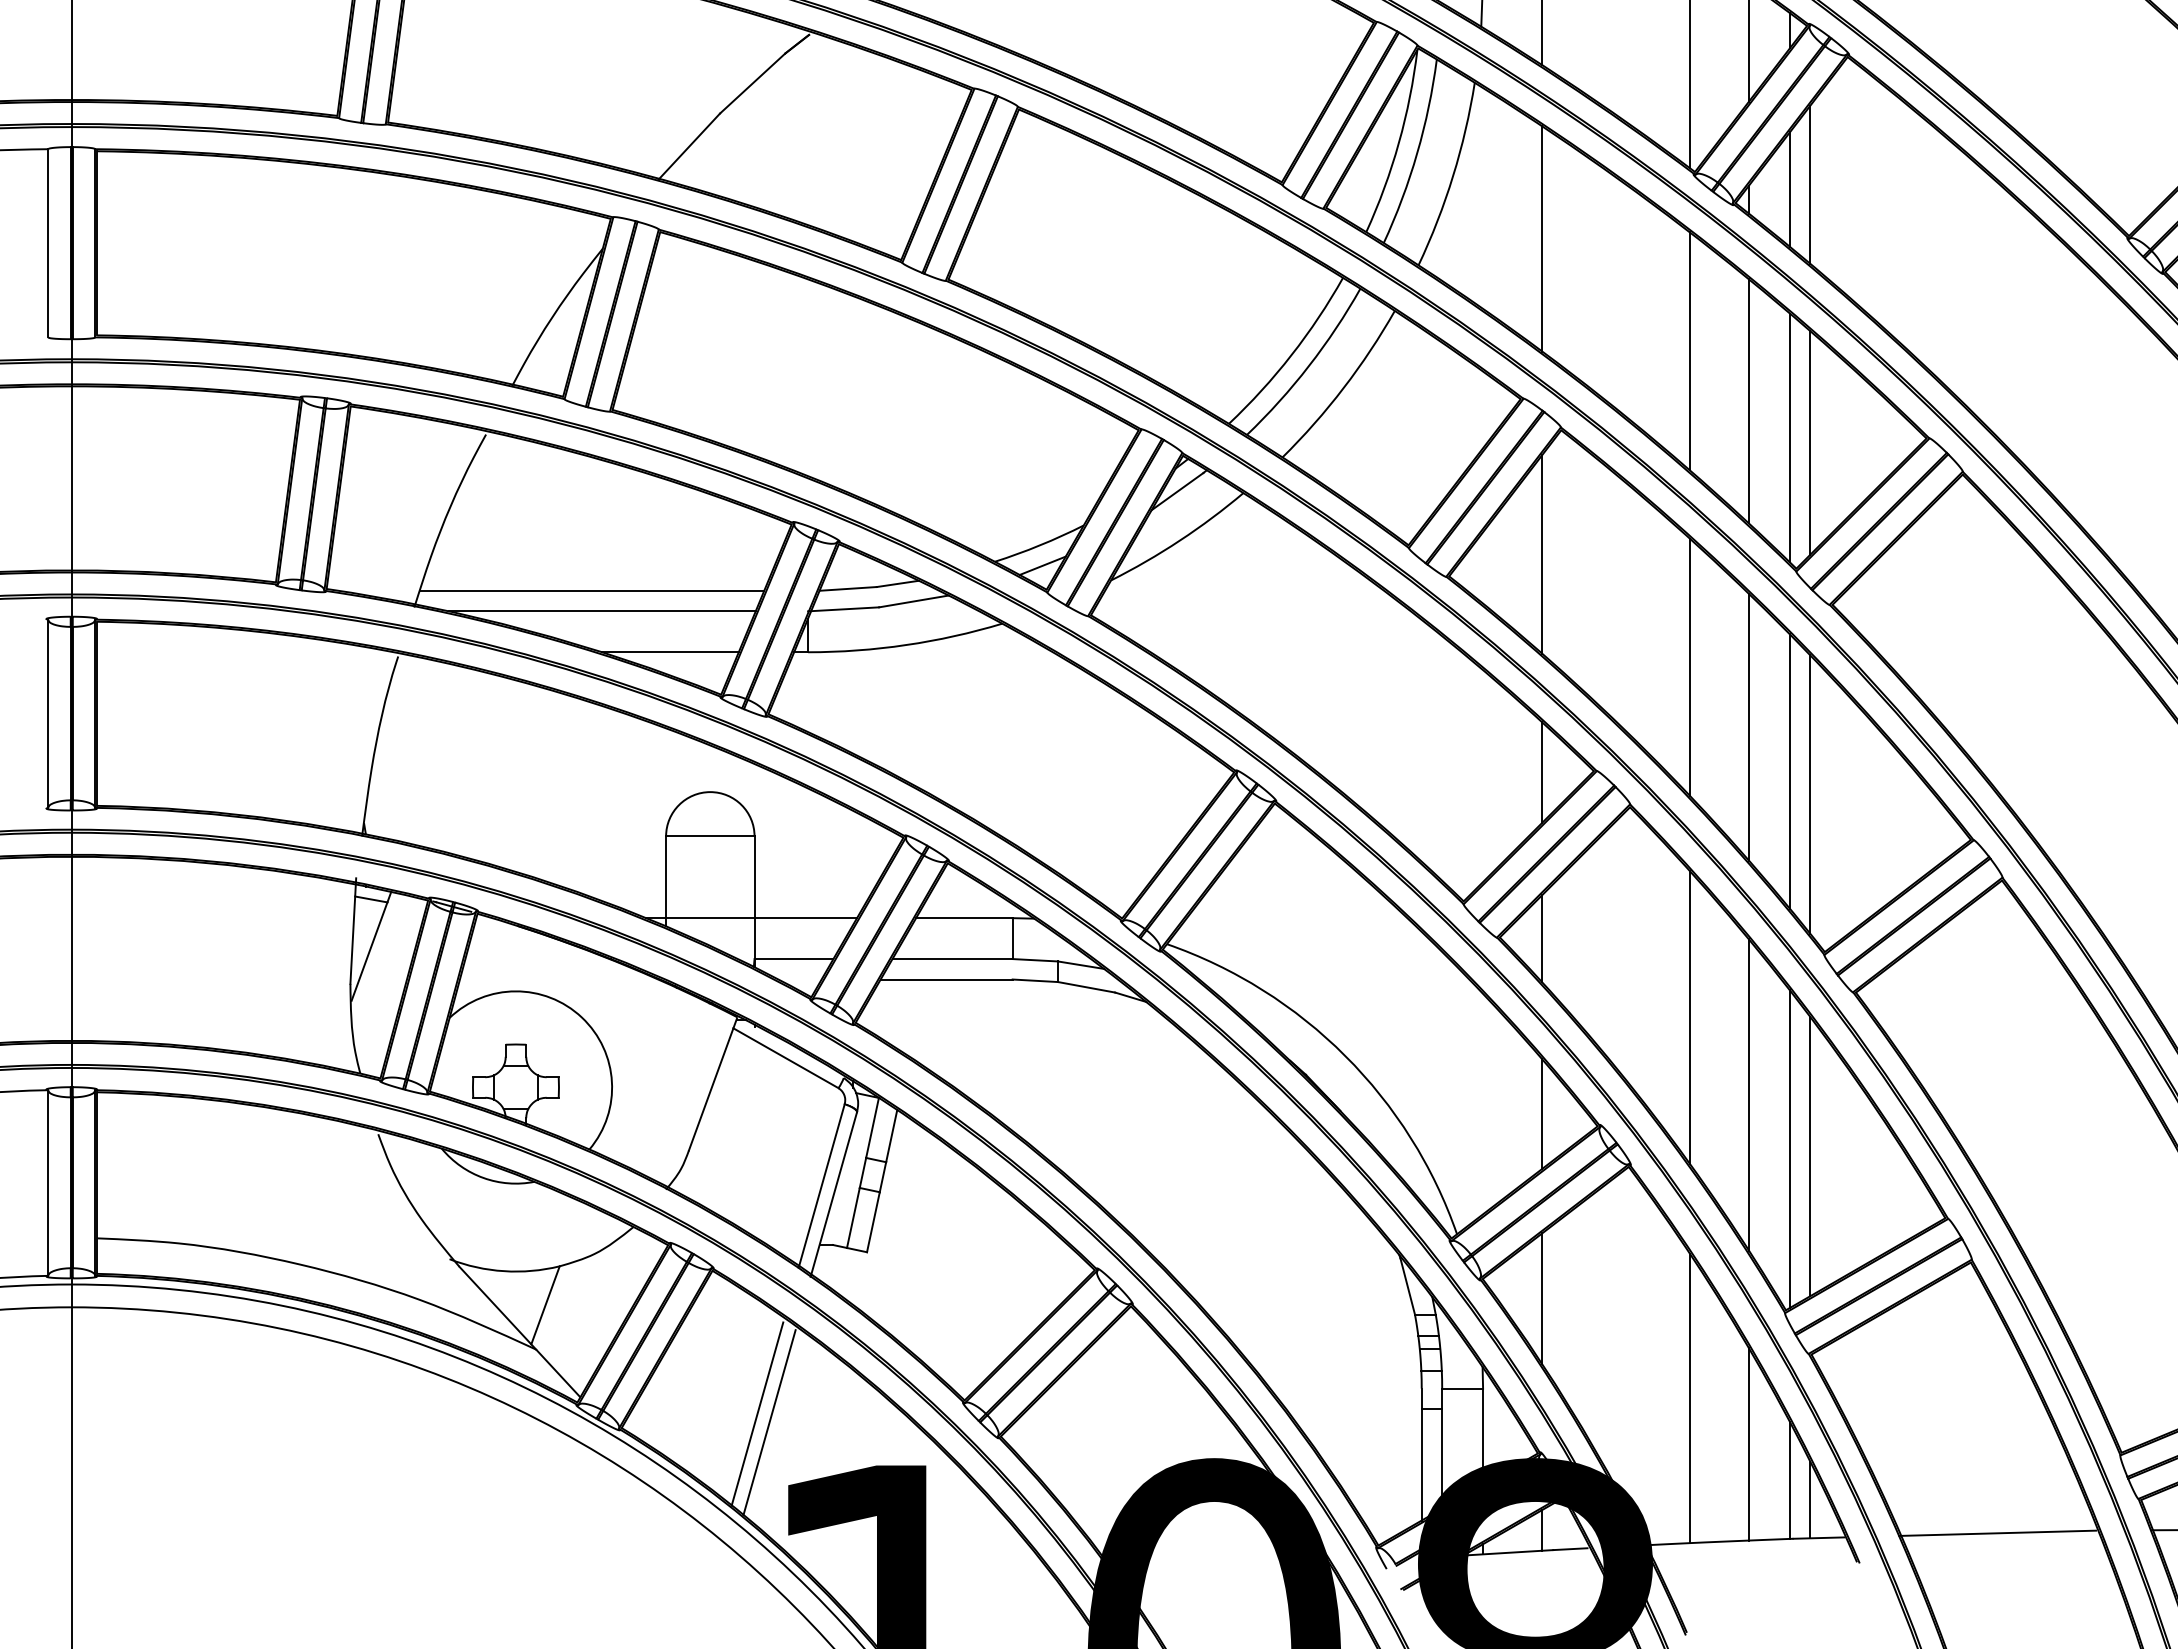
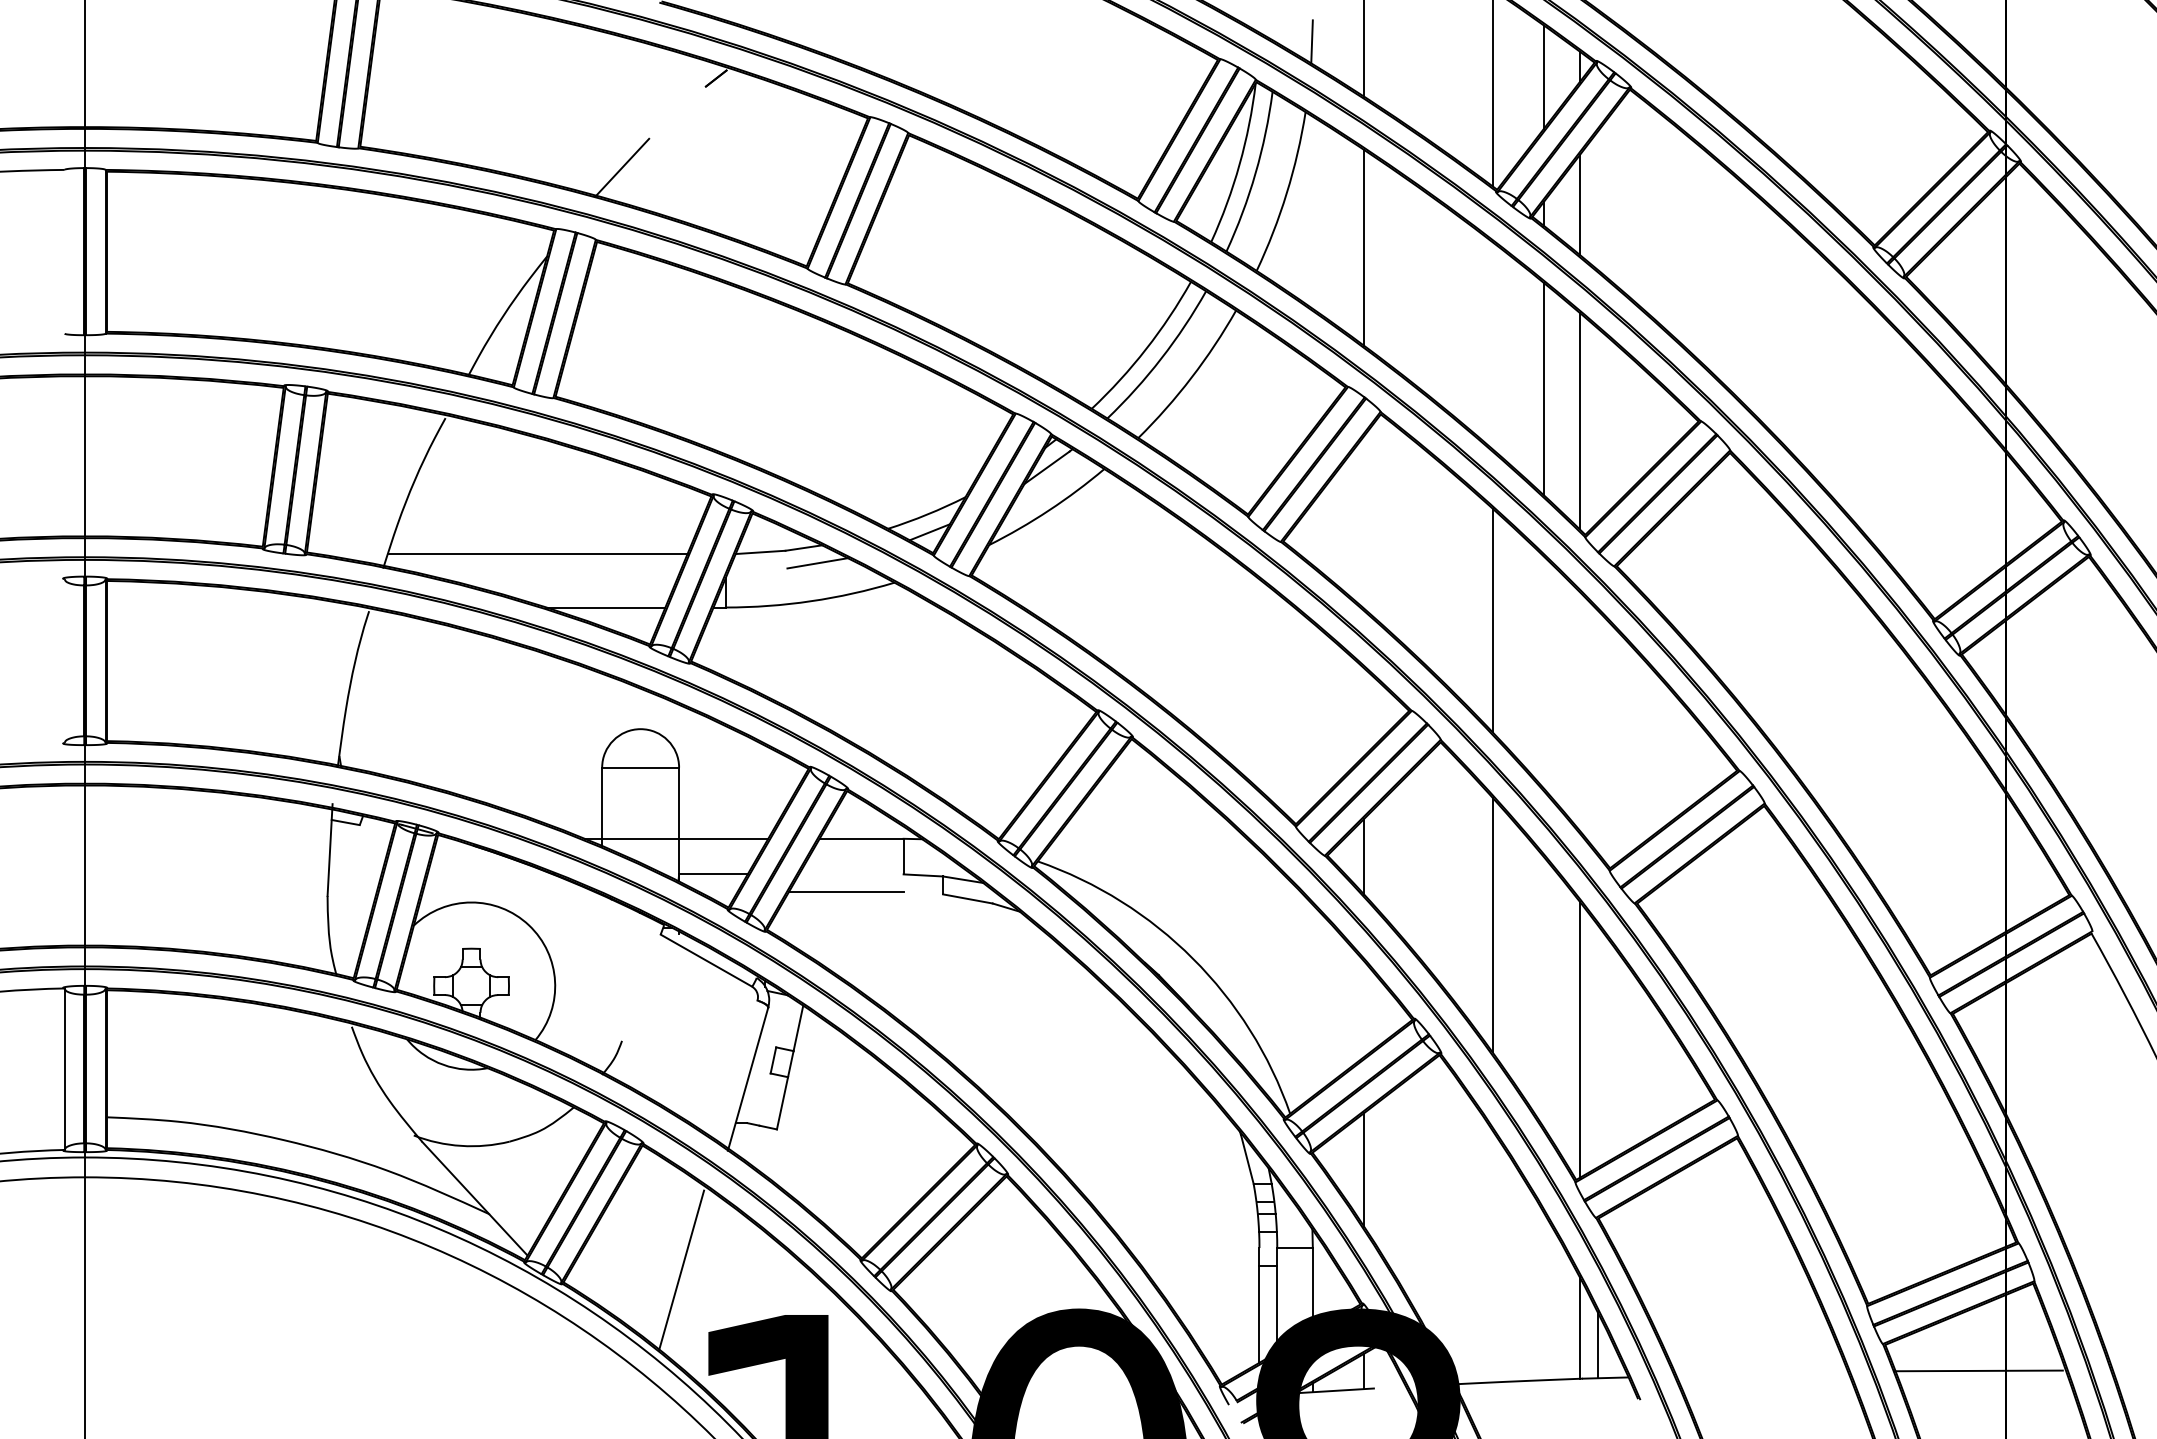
line: (752, 83) -> (677, 112), removed
line: (1810, 184) -> (1597, 200), removed
line: (47, 242) -> (64, 251), removed
line: (1689, 351) -> (1492, 345), removed
line: (1810, 443) -> (1597, 425), removed
line: (1542, 553) -> (1364, 521), removed
line: (843, 608) -> (756, 569), removed
line: (602, 610) -> (546, 571), removed
line: (47, 713) -> (64, 660), removed
line: (1749, 726) -> (1544, 672), removed
line: (1789, 770) -> (1579, 710), removed
line: (1542, 771) -> (1364, 711), removed
line: (1810, 794) -> (1597, 731), removed
line: (368, 951) -> (343, 867), removed
line: (952, 959) -> (851, 874), removed
line: (1035, 981) -> (923, 893), removed
line: (711, 1089) -> (641, 987), removed
line: (1749, 1094) -> (1544, 992), removed
line: (1542, 1113) -> (1364, 1008), removed
line: (872, 1128) -> (781, 1021), removed
line: (1810, 1155) -> (1597, 1045), removed
line: (821, 1185) -> (737, 1071), removed
line: (852, 1217) -> (764, 1099), removed
line: (544, 1305) -> (496, 1175), removed
line: (1689, 1398) -> (1492, 1256), removed
line: (768, 1422) -> (691, 1277), removed
line: (1749, 1444) -> (1544, 1296), removed
line: (1996, 1532) -> (1759, 1373), removed
line: (1570, 1548) -> (1388, 1387), removed

